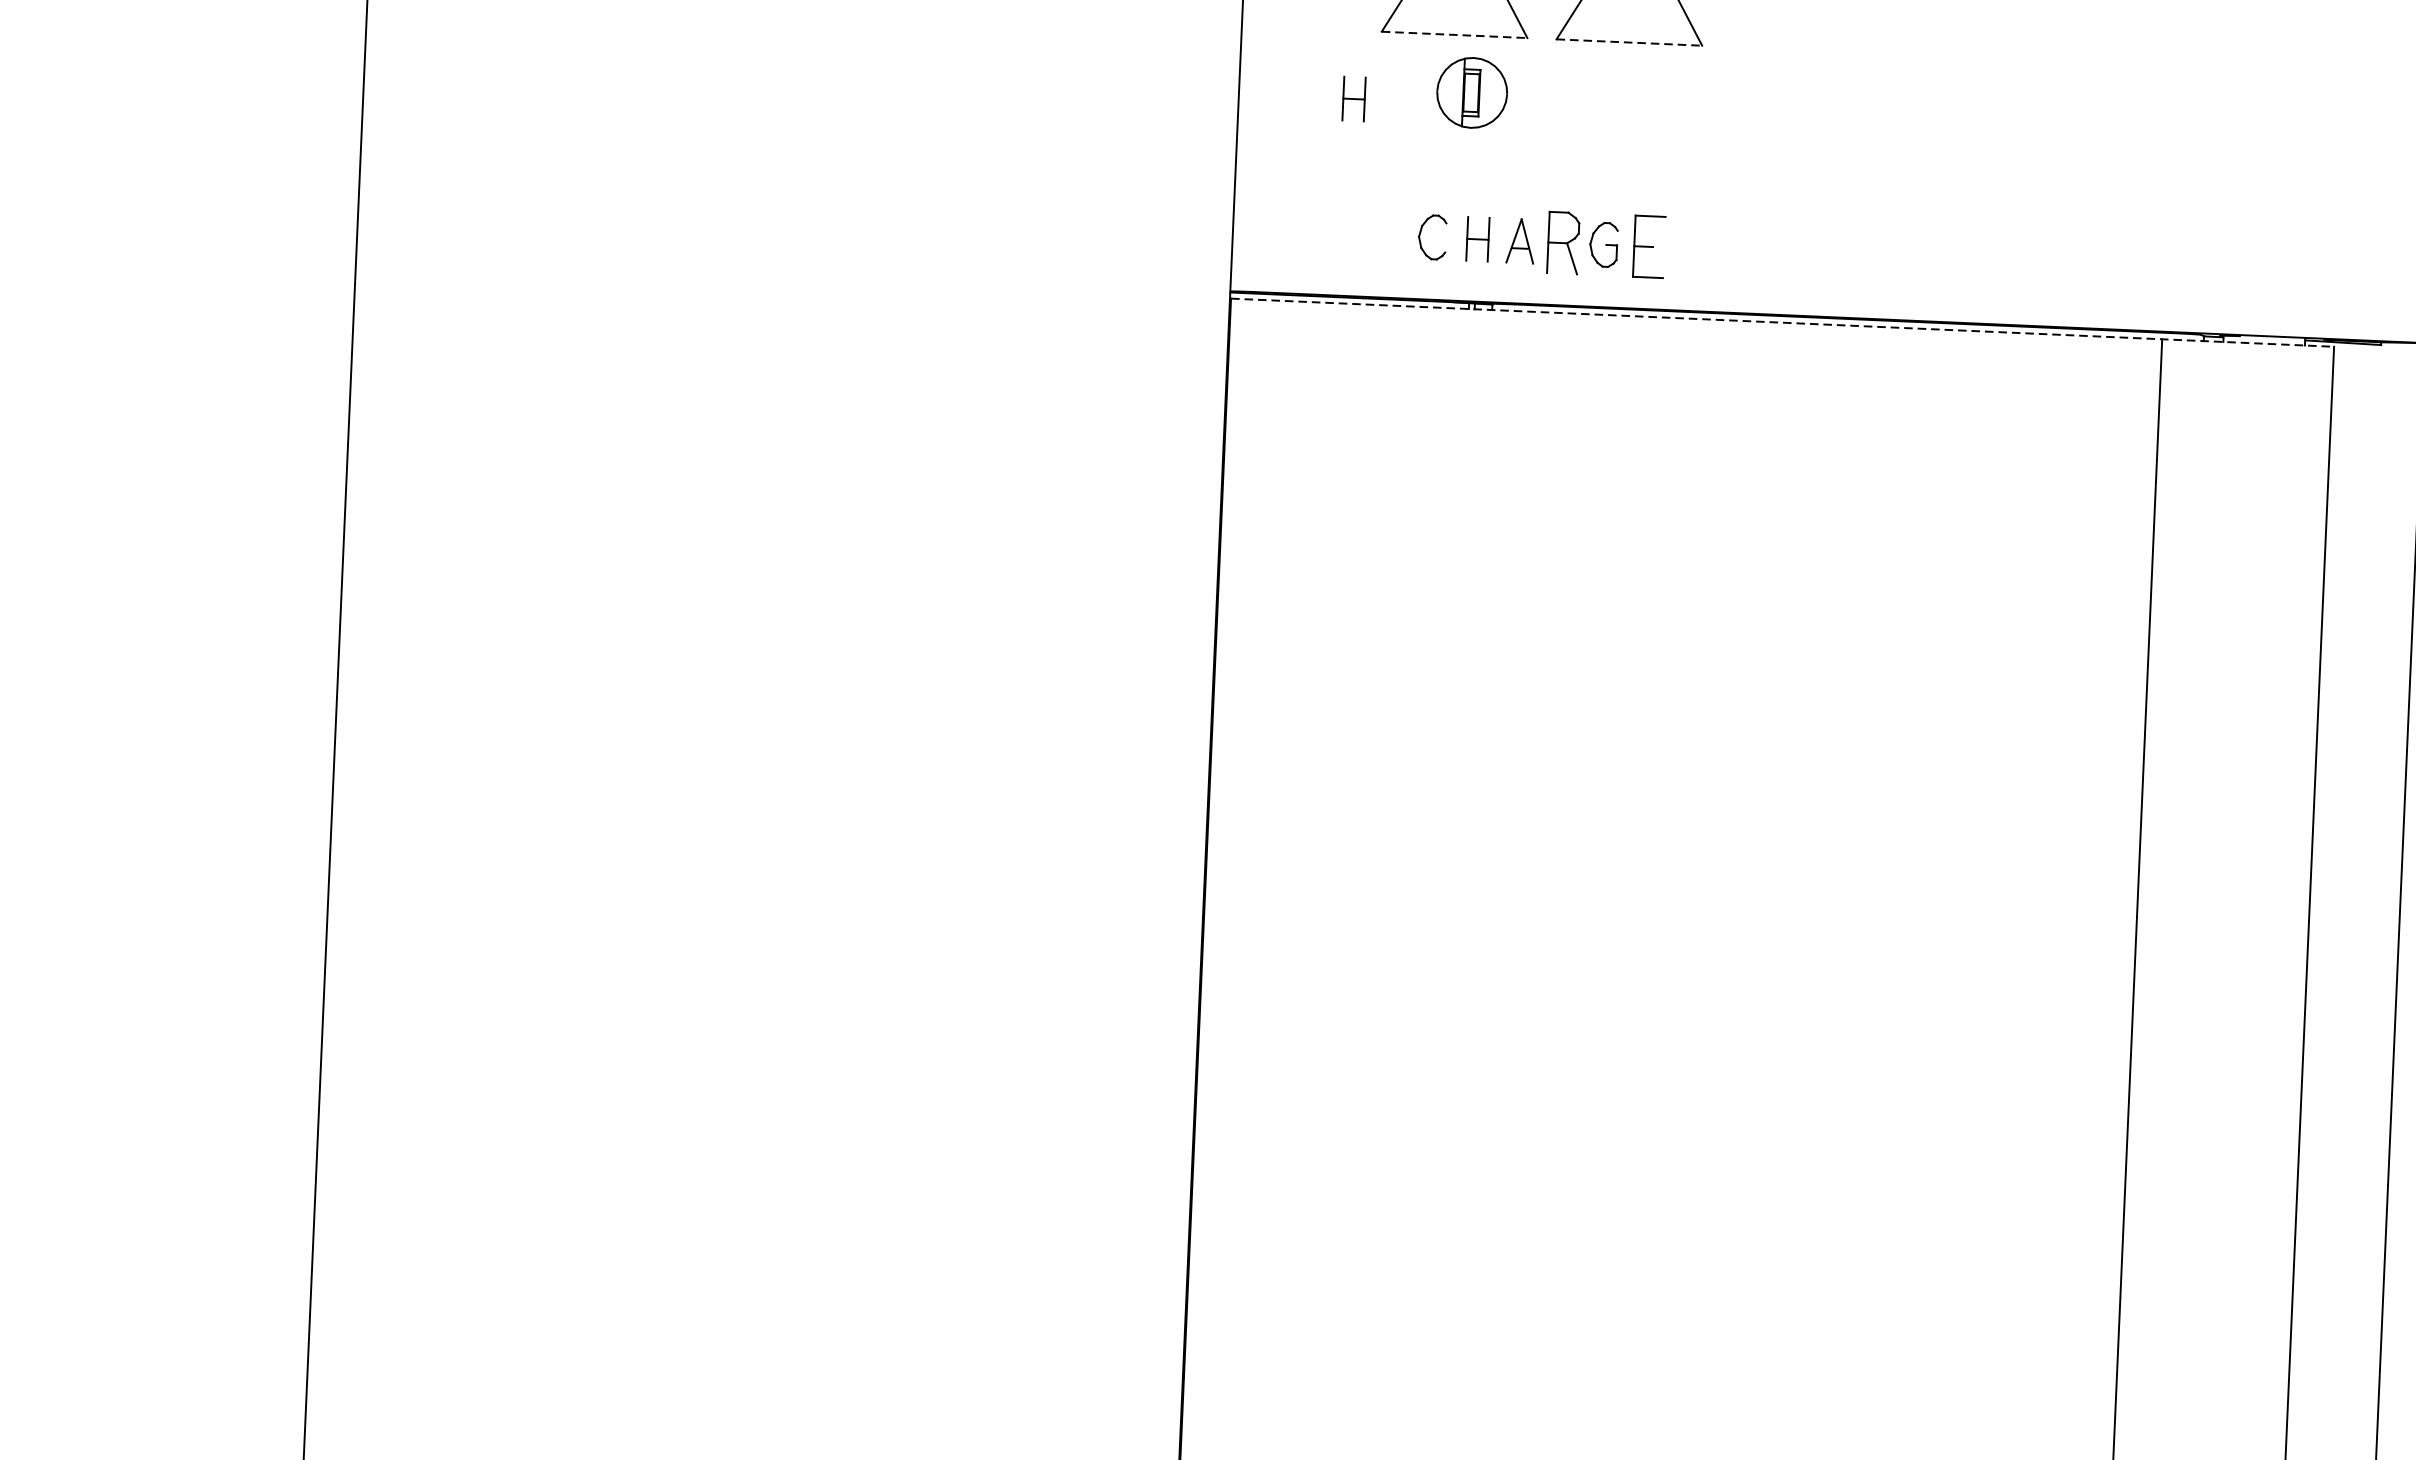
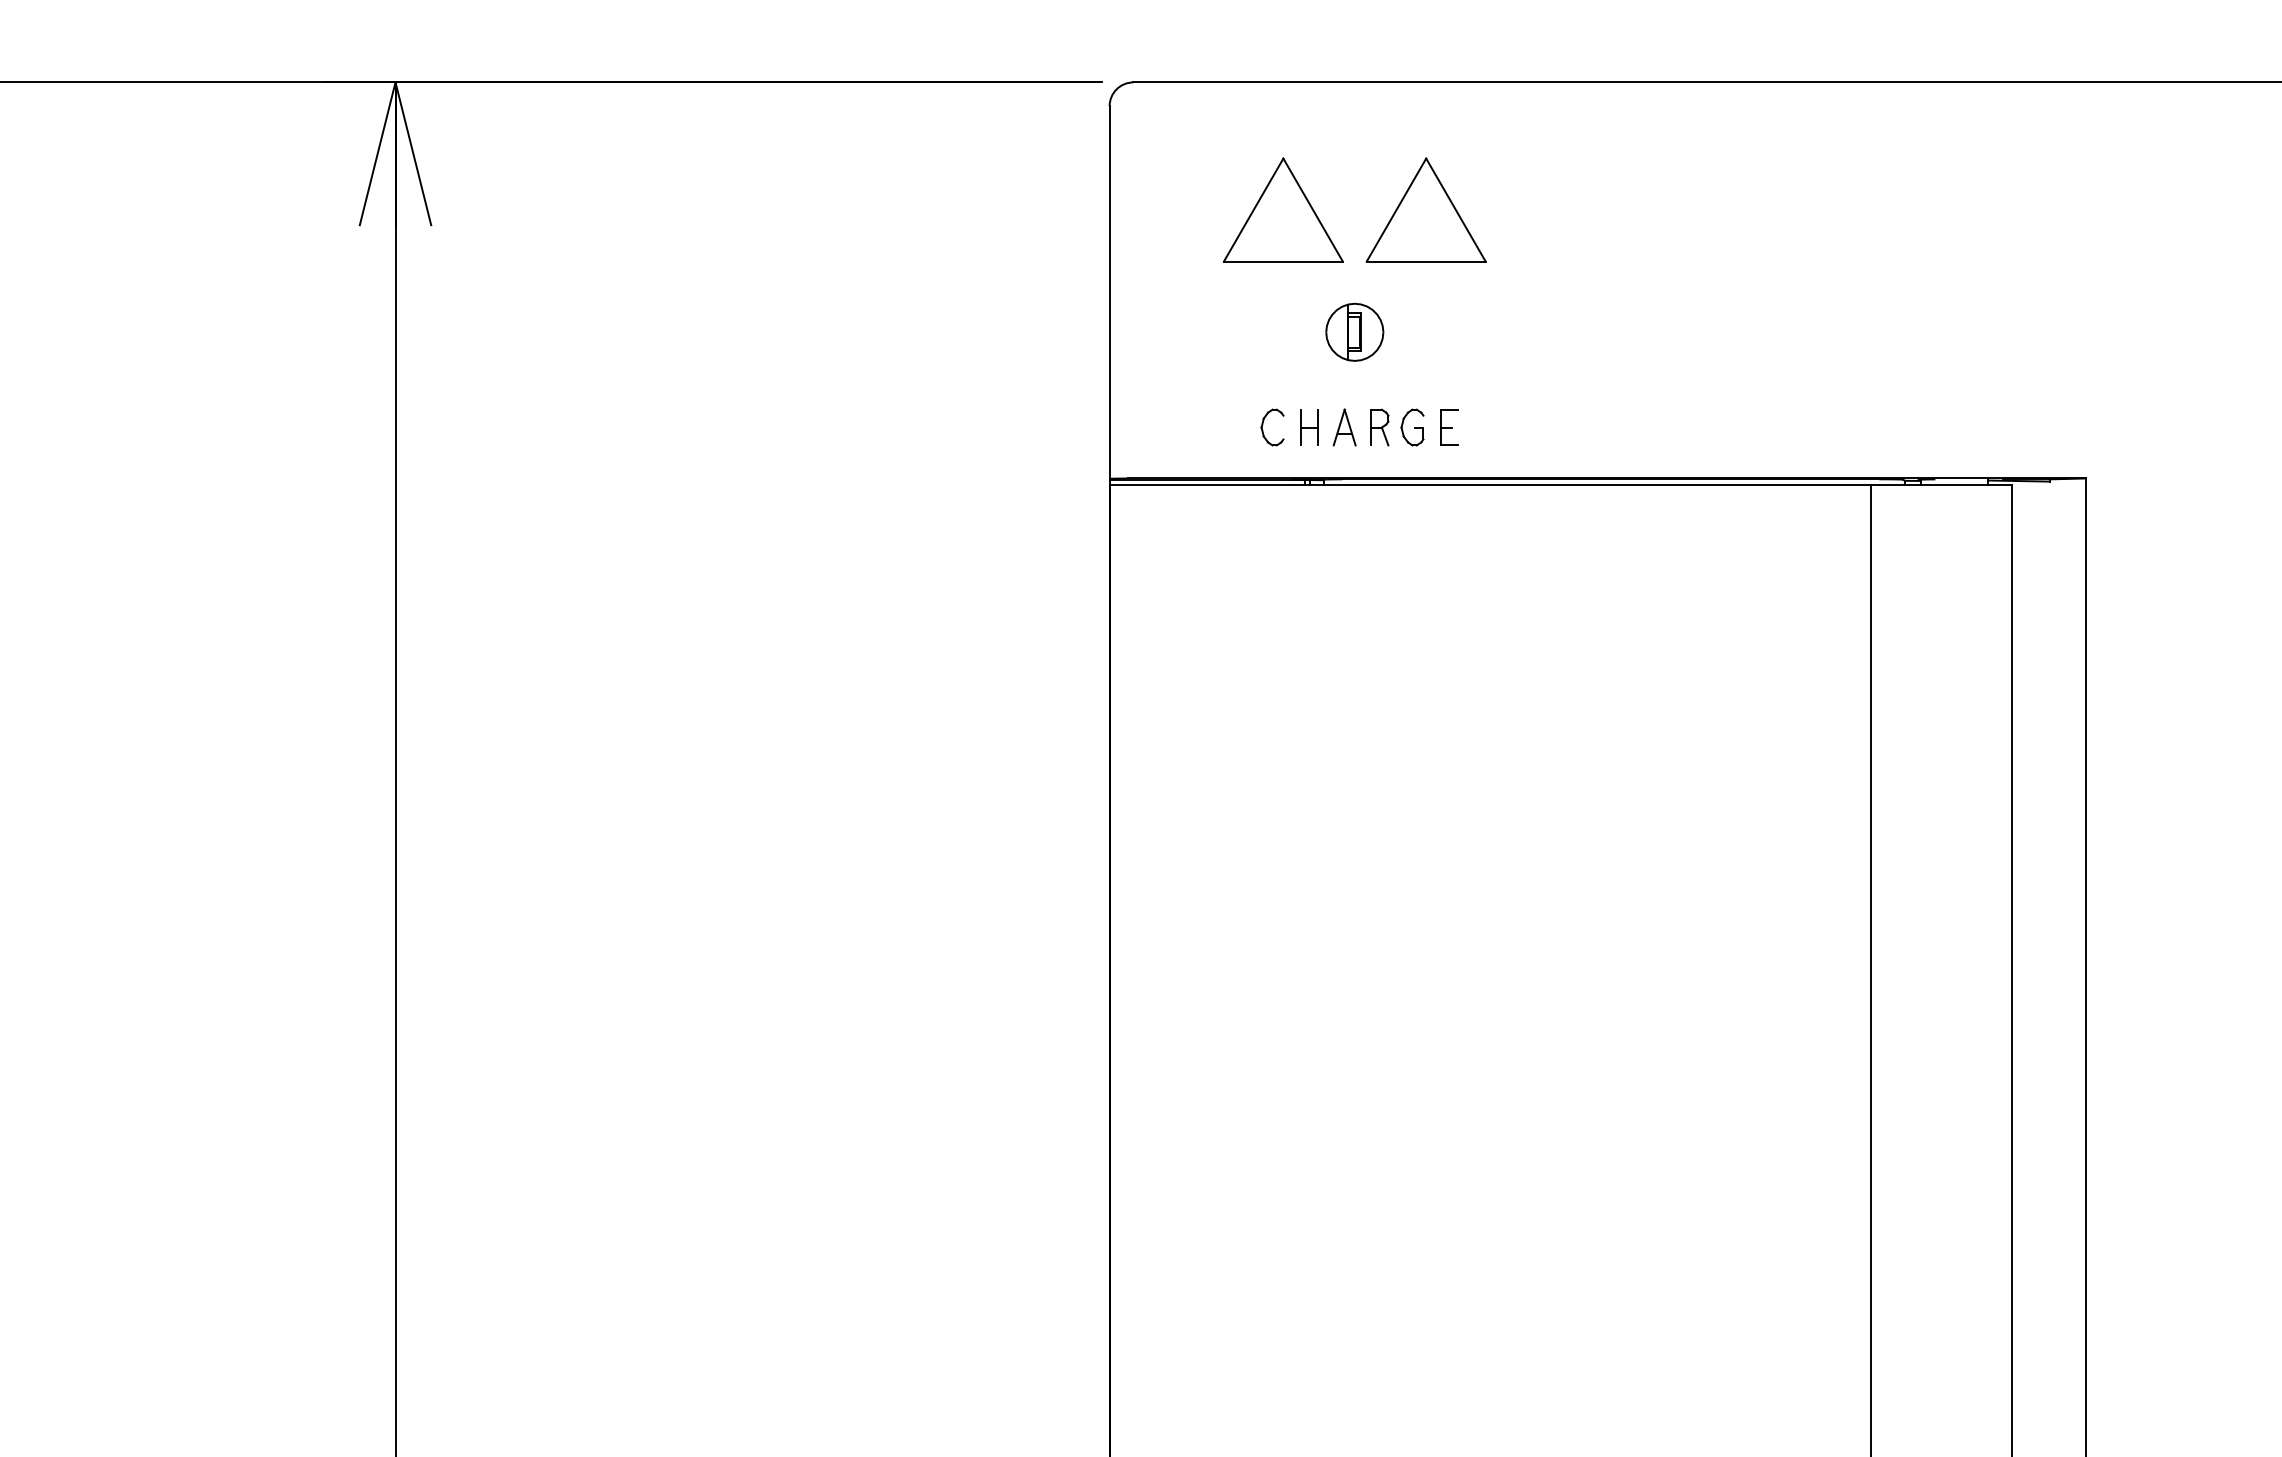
line: (1454, 34) -> (1283, 261), dashed -> solid
line: (1629, 42) -> (1426, 261), dashed -> solid
part: (1471, 91) -> (1354, 331), moved
part: (1353, 98) -> (1203, 317), removed
part: (1563, 243) -> (1379, 427), size x0.71
part: (1649, 246) -> (1449, 427), size x0.71
line: (1783, 322) -> (1561, 484), dashed -> solid

